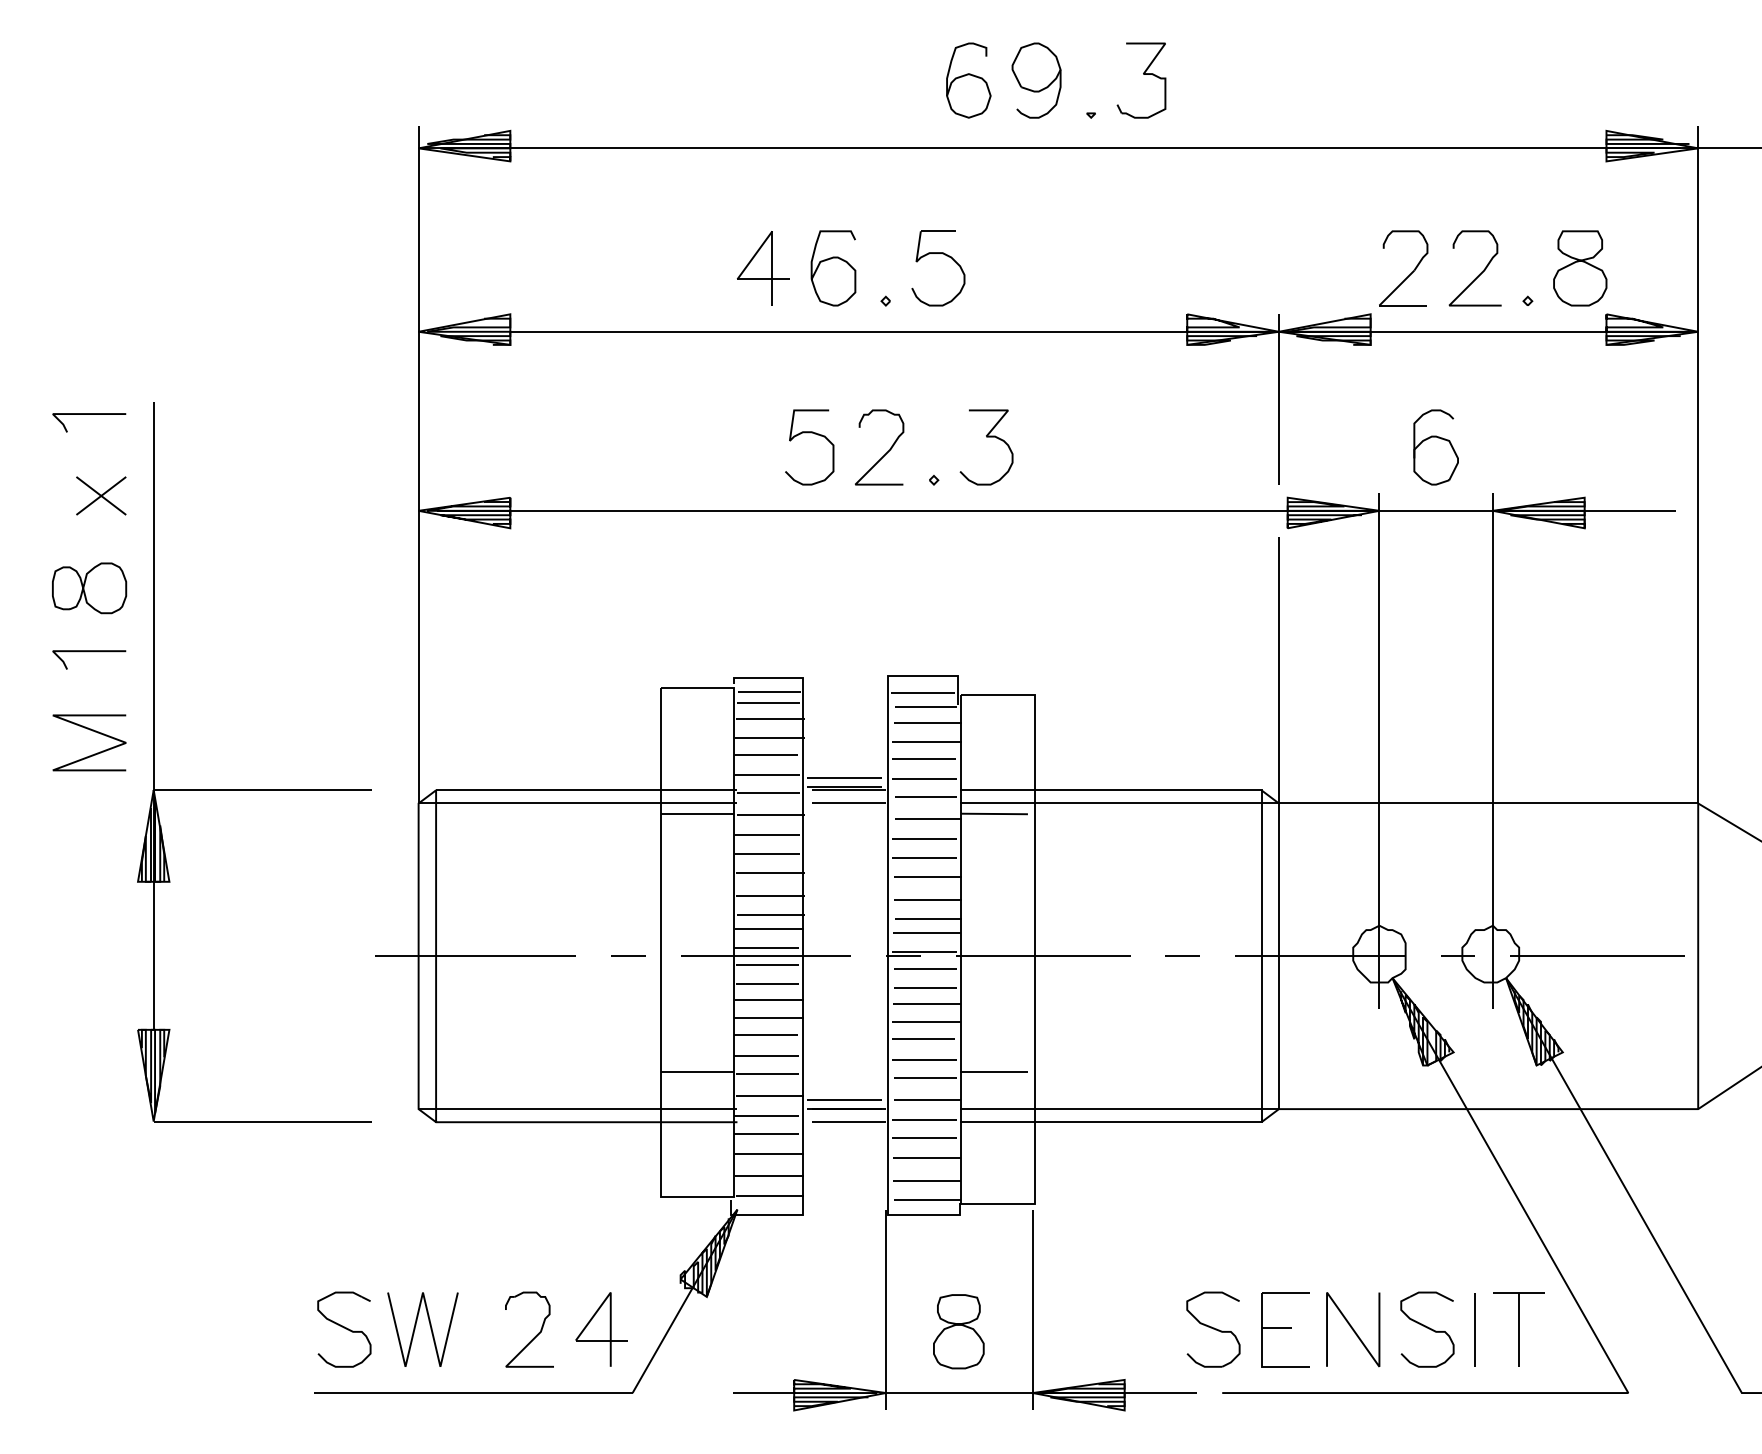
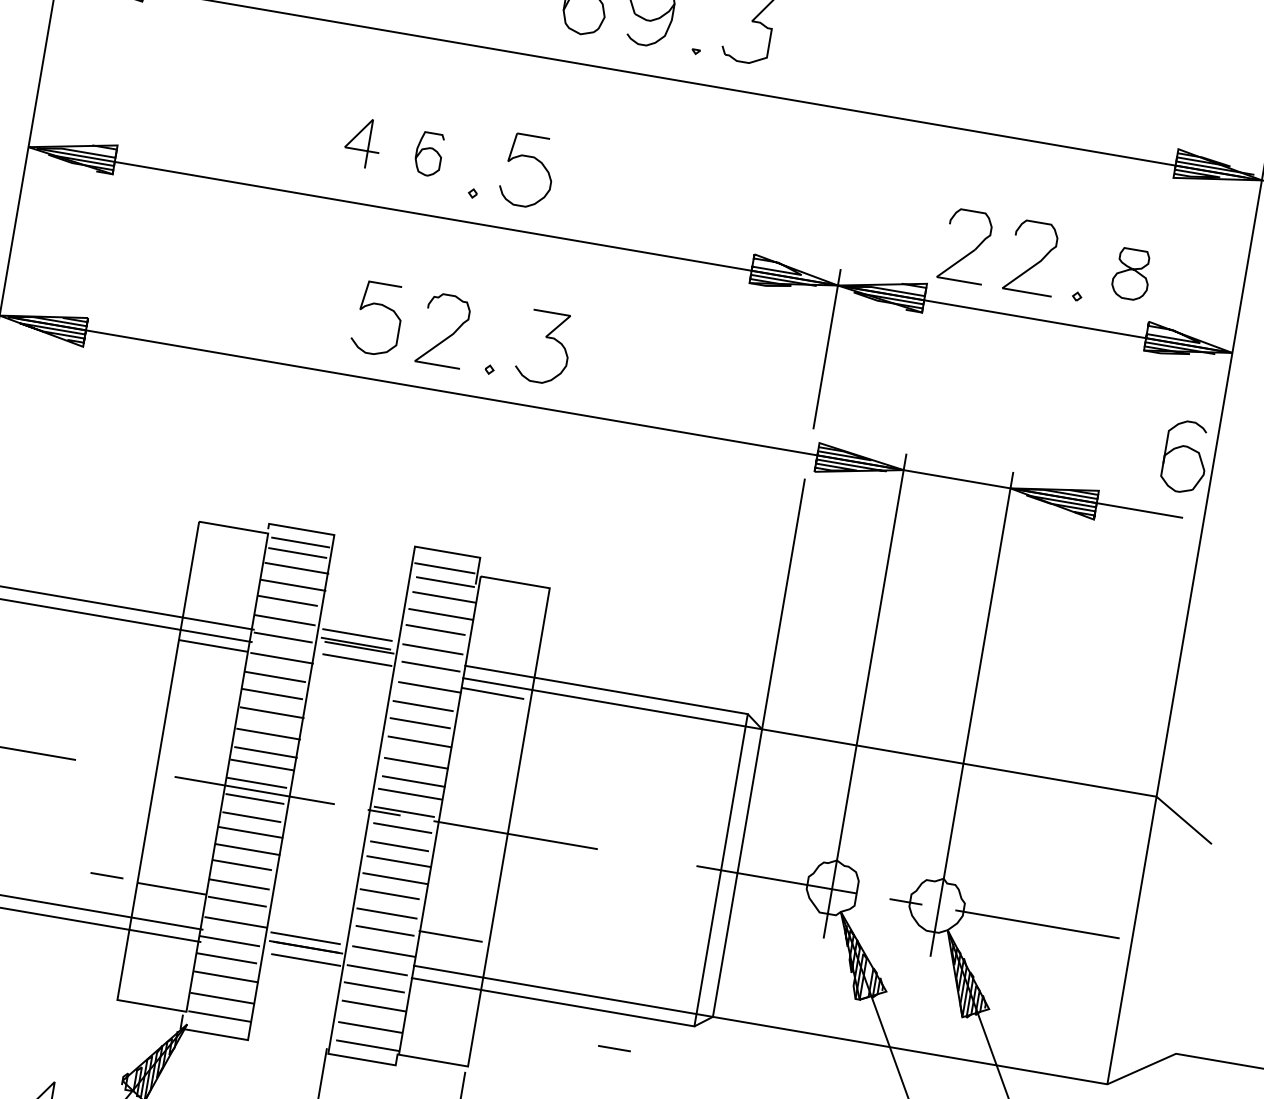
part: (763, 268) -> (363, 143), size x0.7
part: (833, 268) -> (429, 154), size x0.6
part: (1580, 268) -> (1131, 274), size x0.7
part: (1435, 447) -> (1184, 456), moved
line: (628, 955) -> (107, 874), moved
line: (1182, 955) -> (614, 1047), moved

